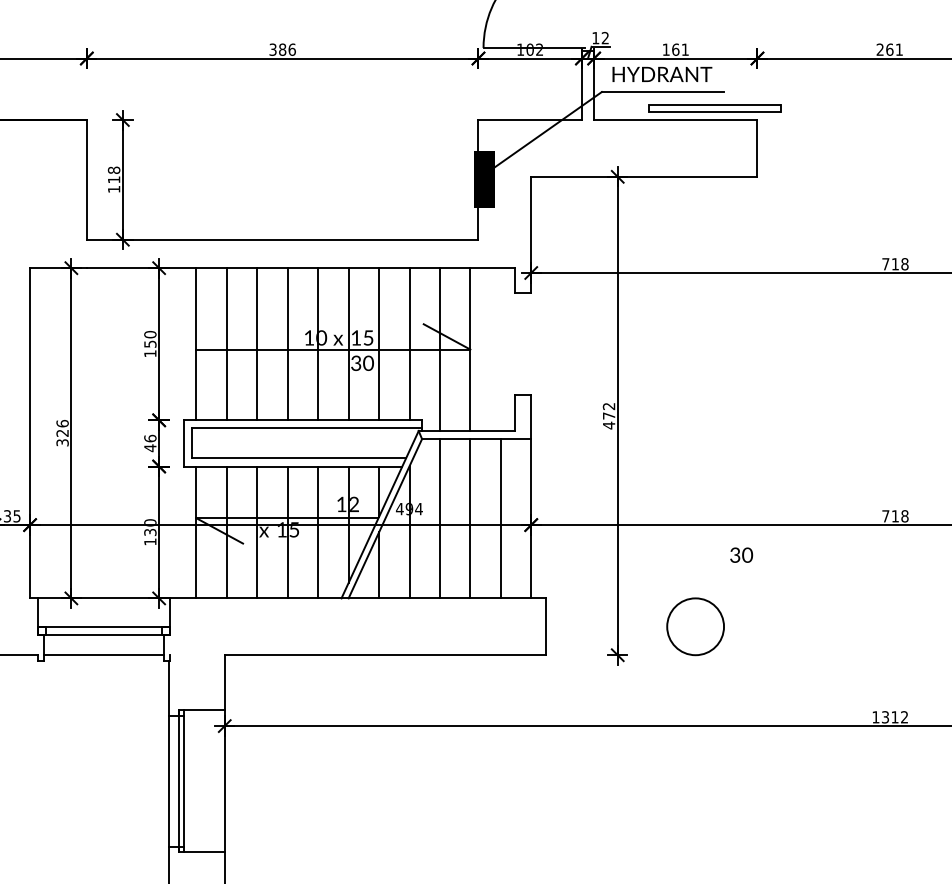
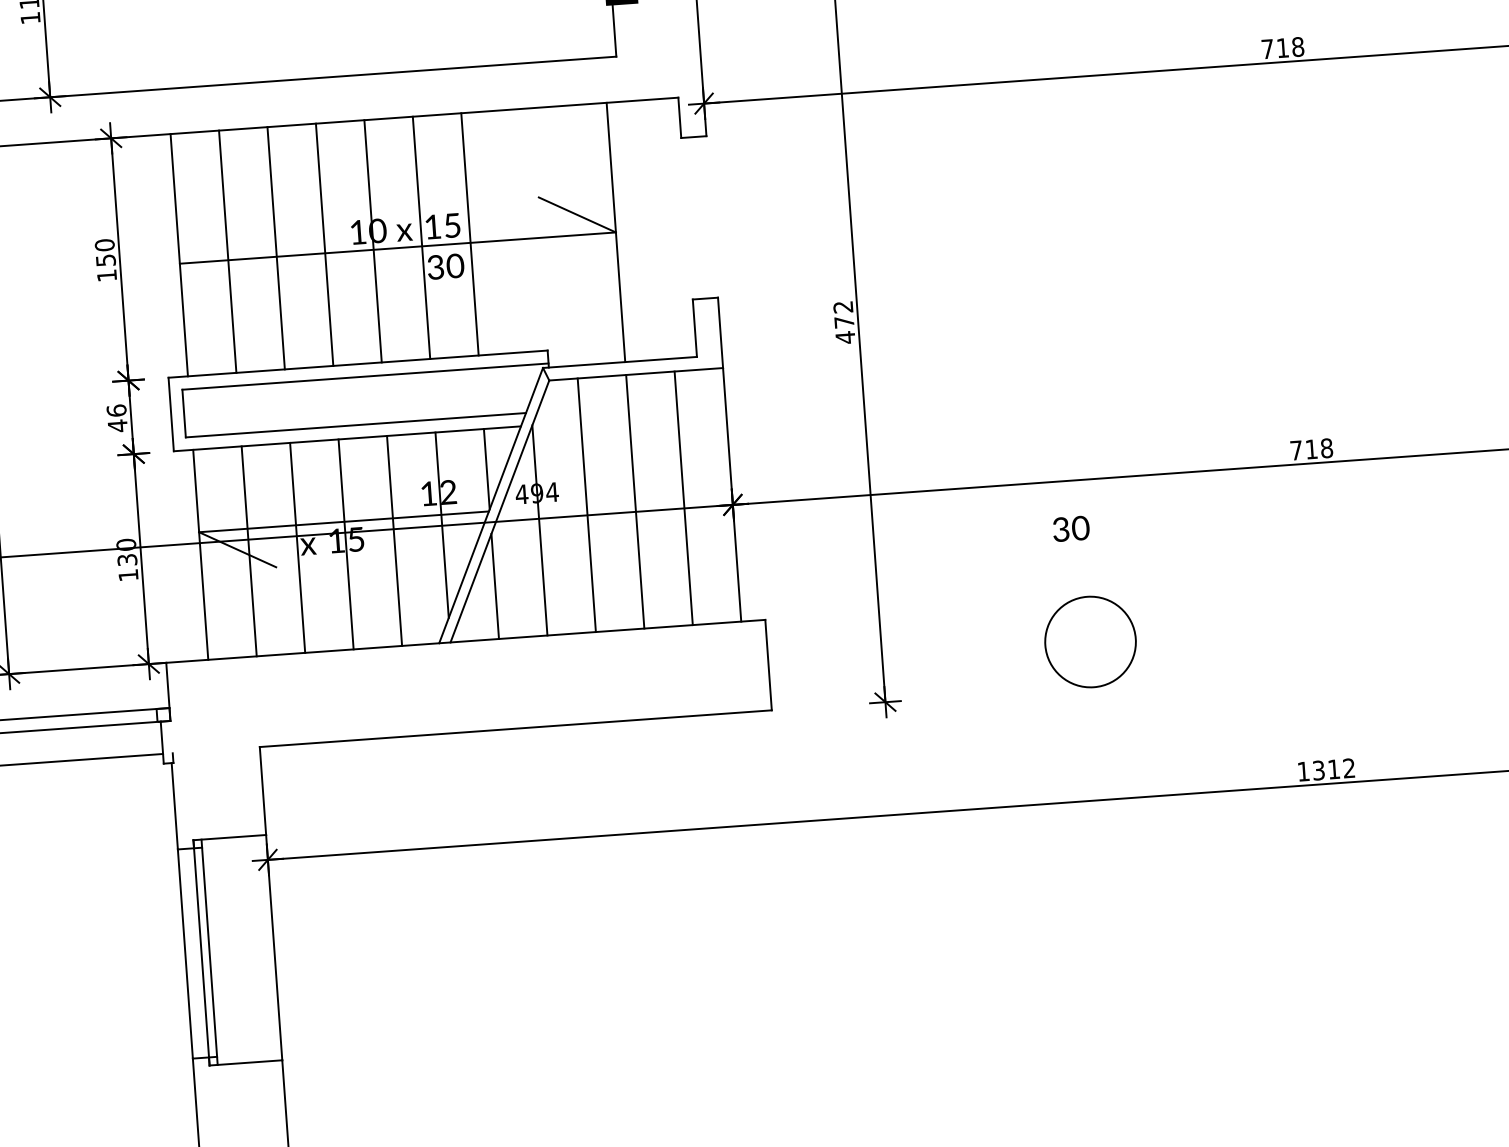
line: (409, 344) -> (518, 231), removed
line: (439, 349) -> (566, 235), removed
circle: (695, 626) -> (1090, 641), moved

